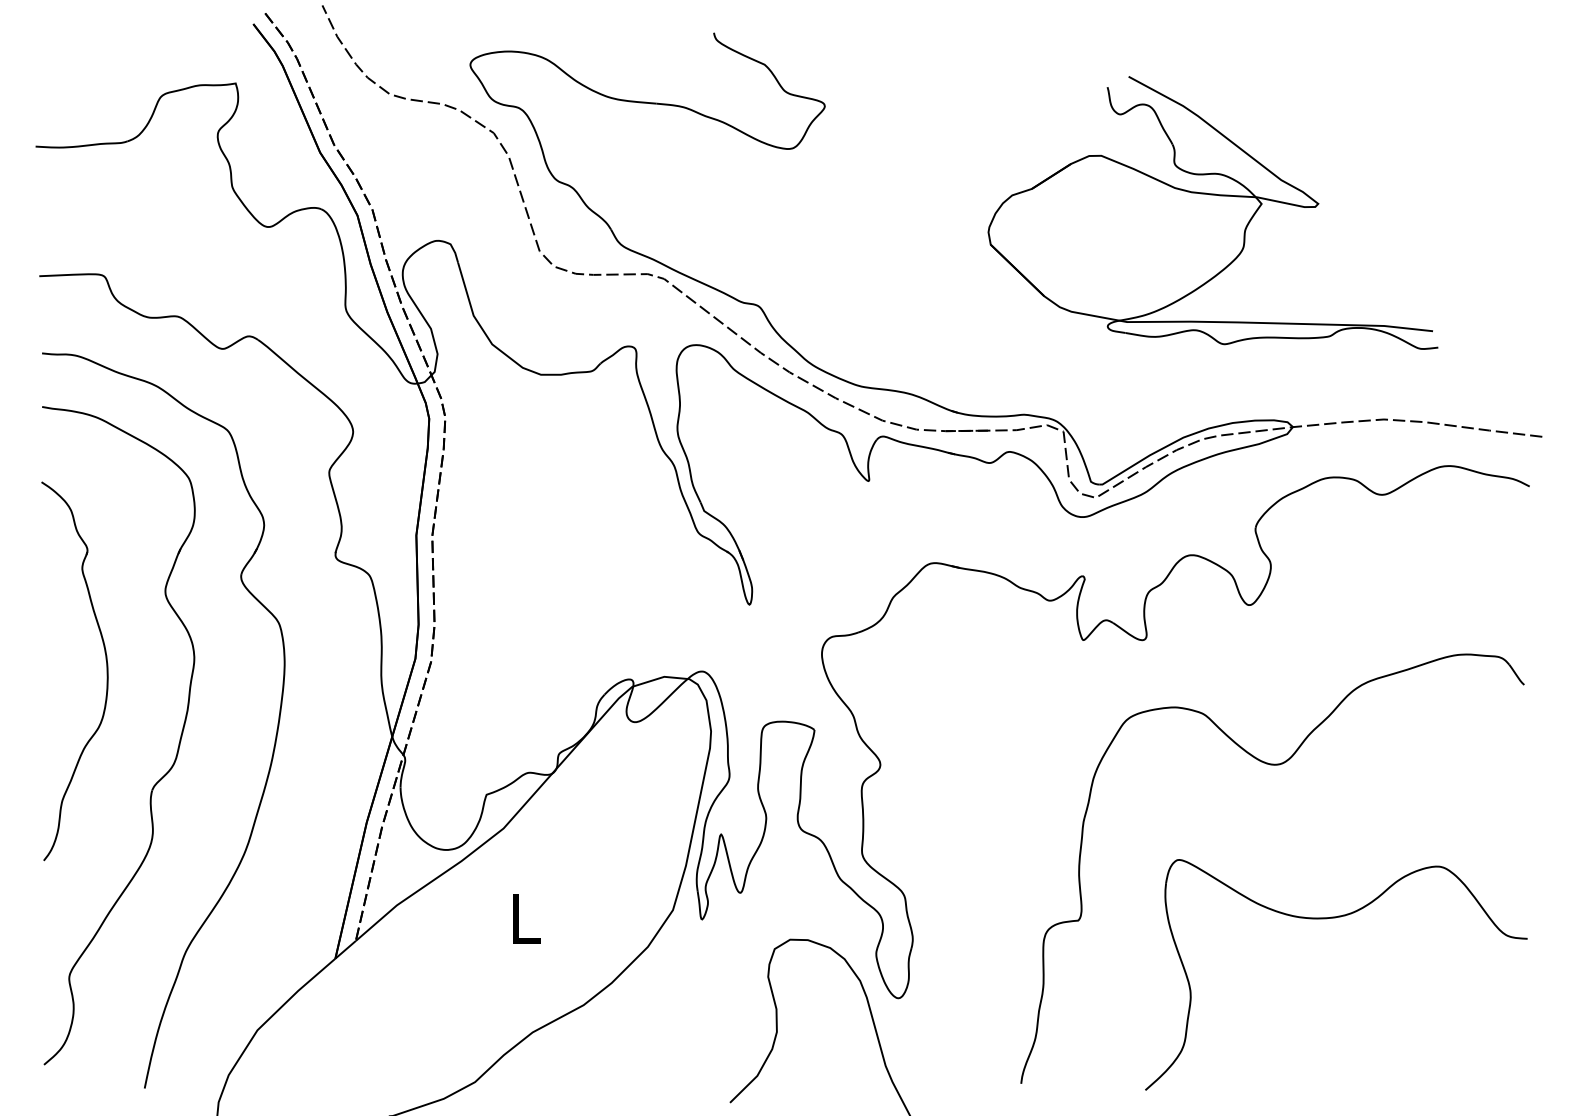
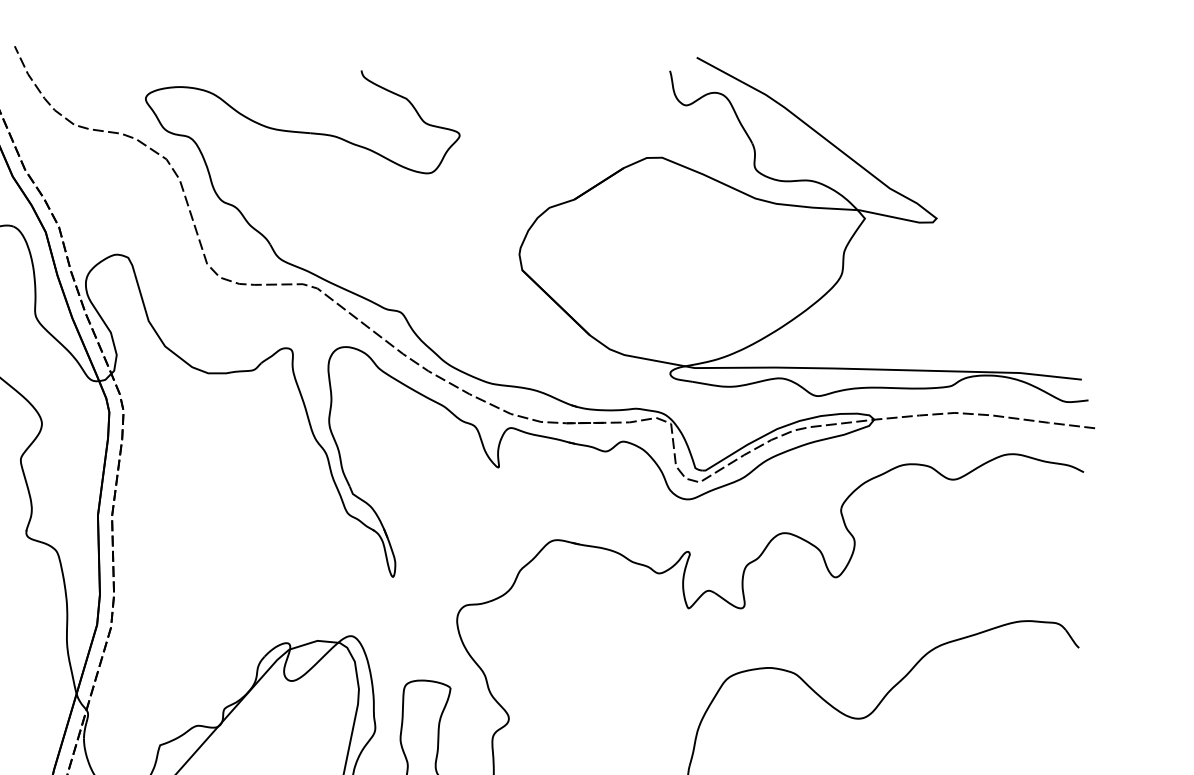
part: (1212, 212) -> (803, 229), size x1.43

